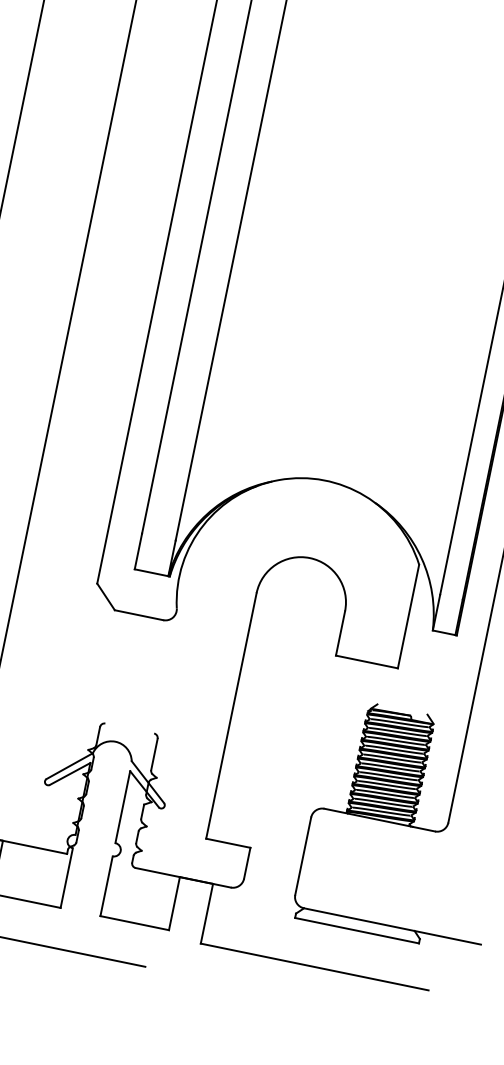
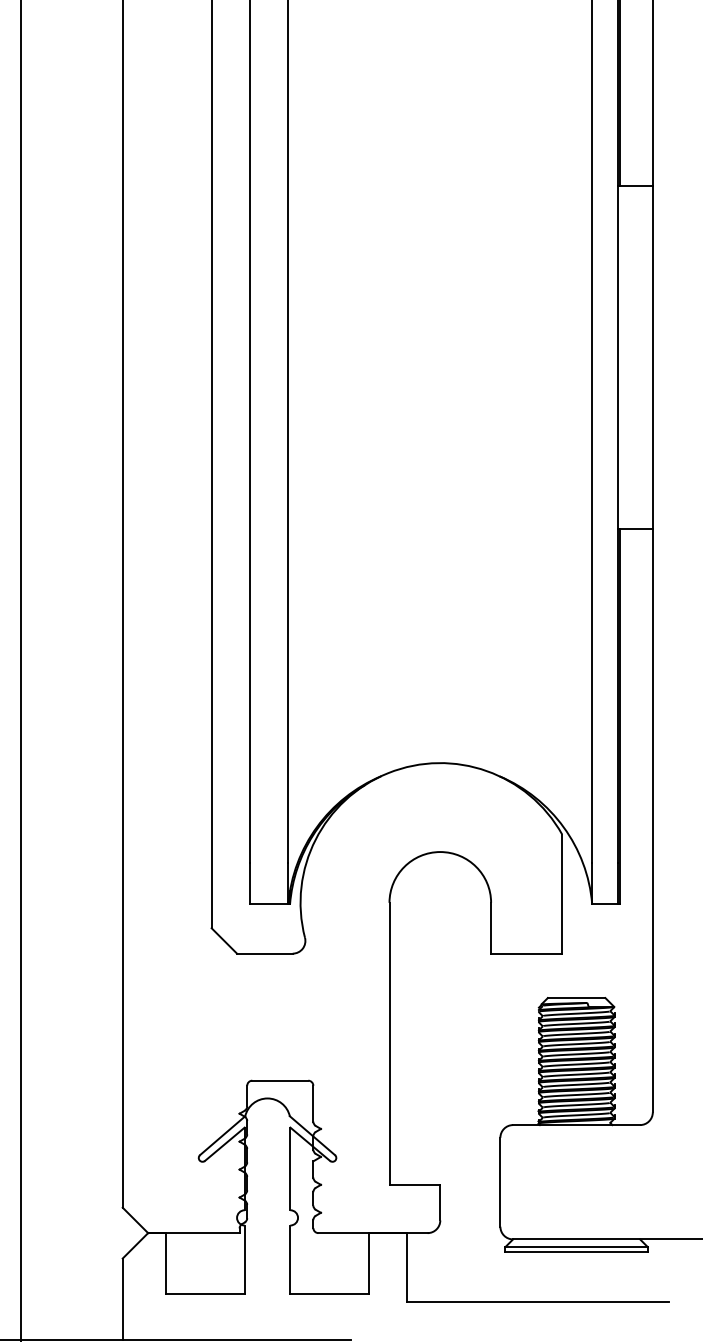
line: (402, 709) -> (576, 998), added
line: (129, 728) -> (280, 1080), added
line: (357, 926) -> (576, 1247), added

